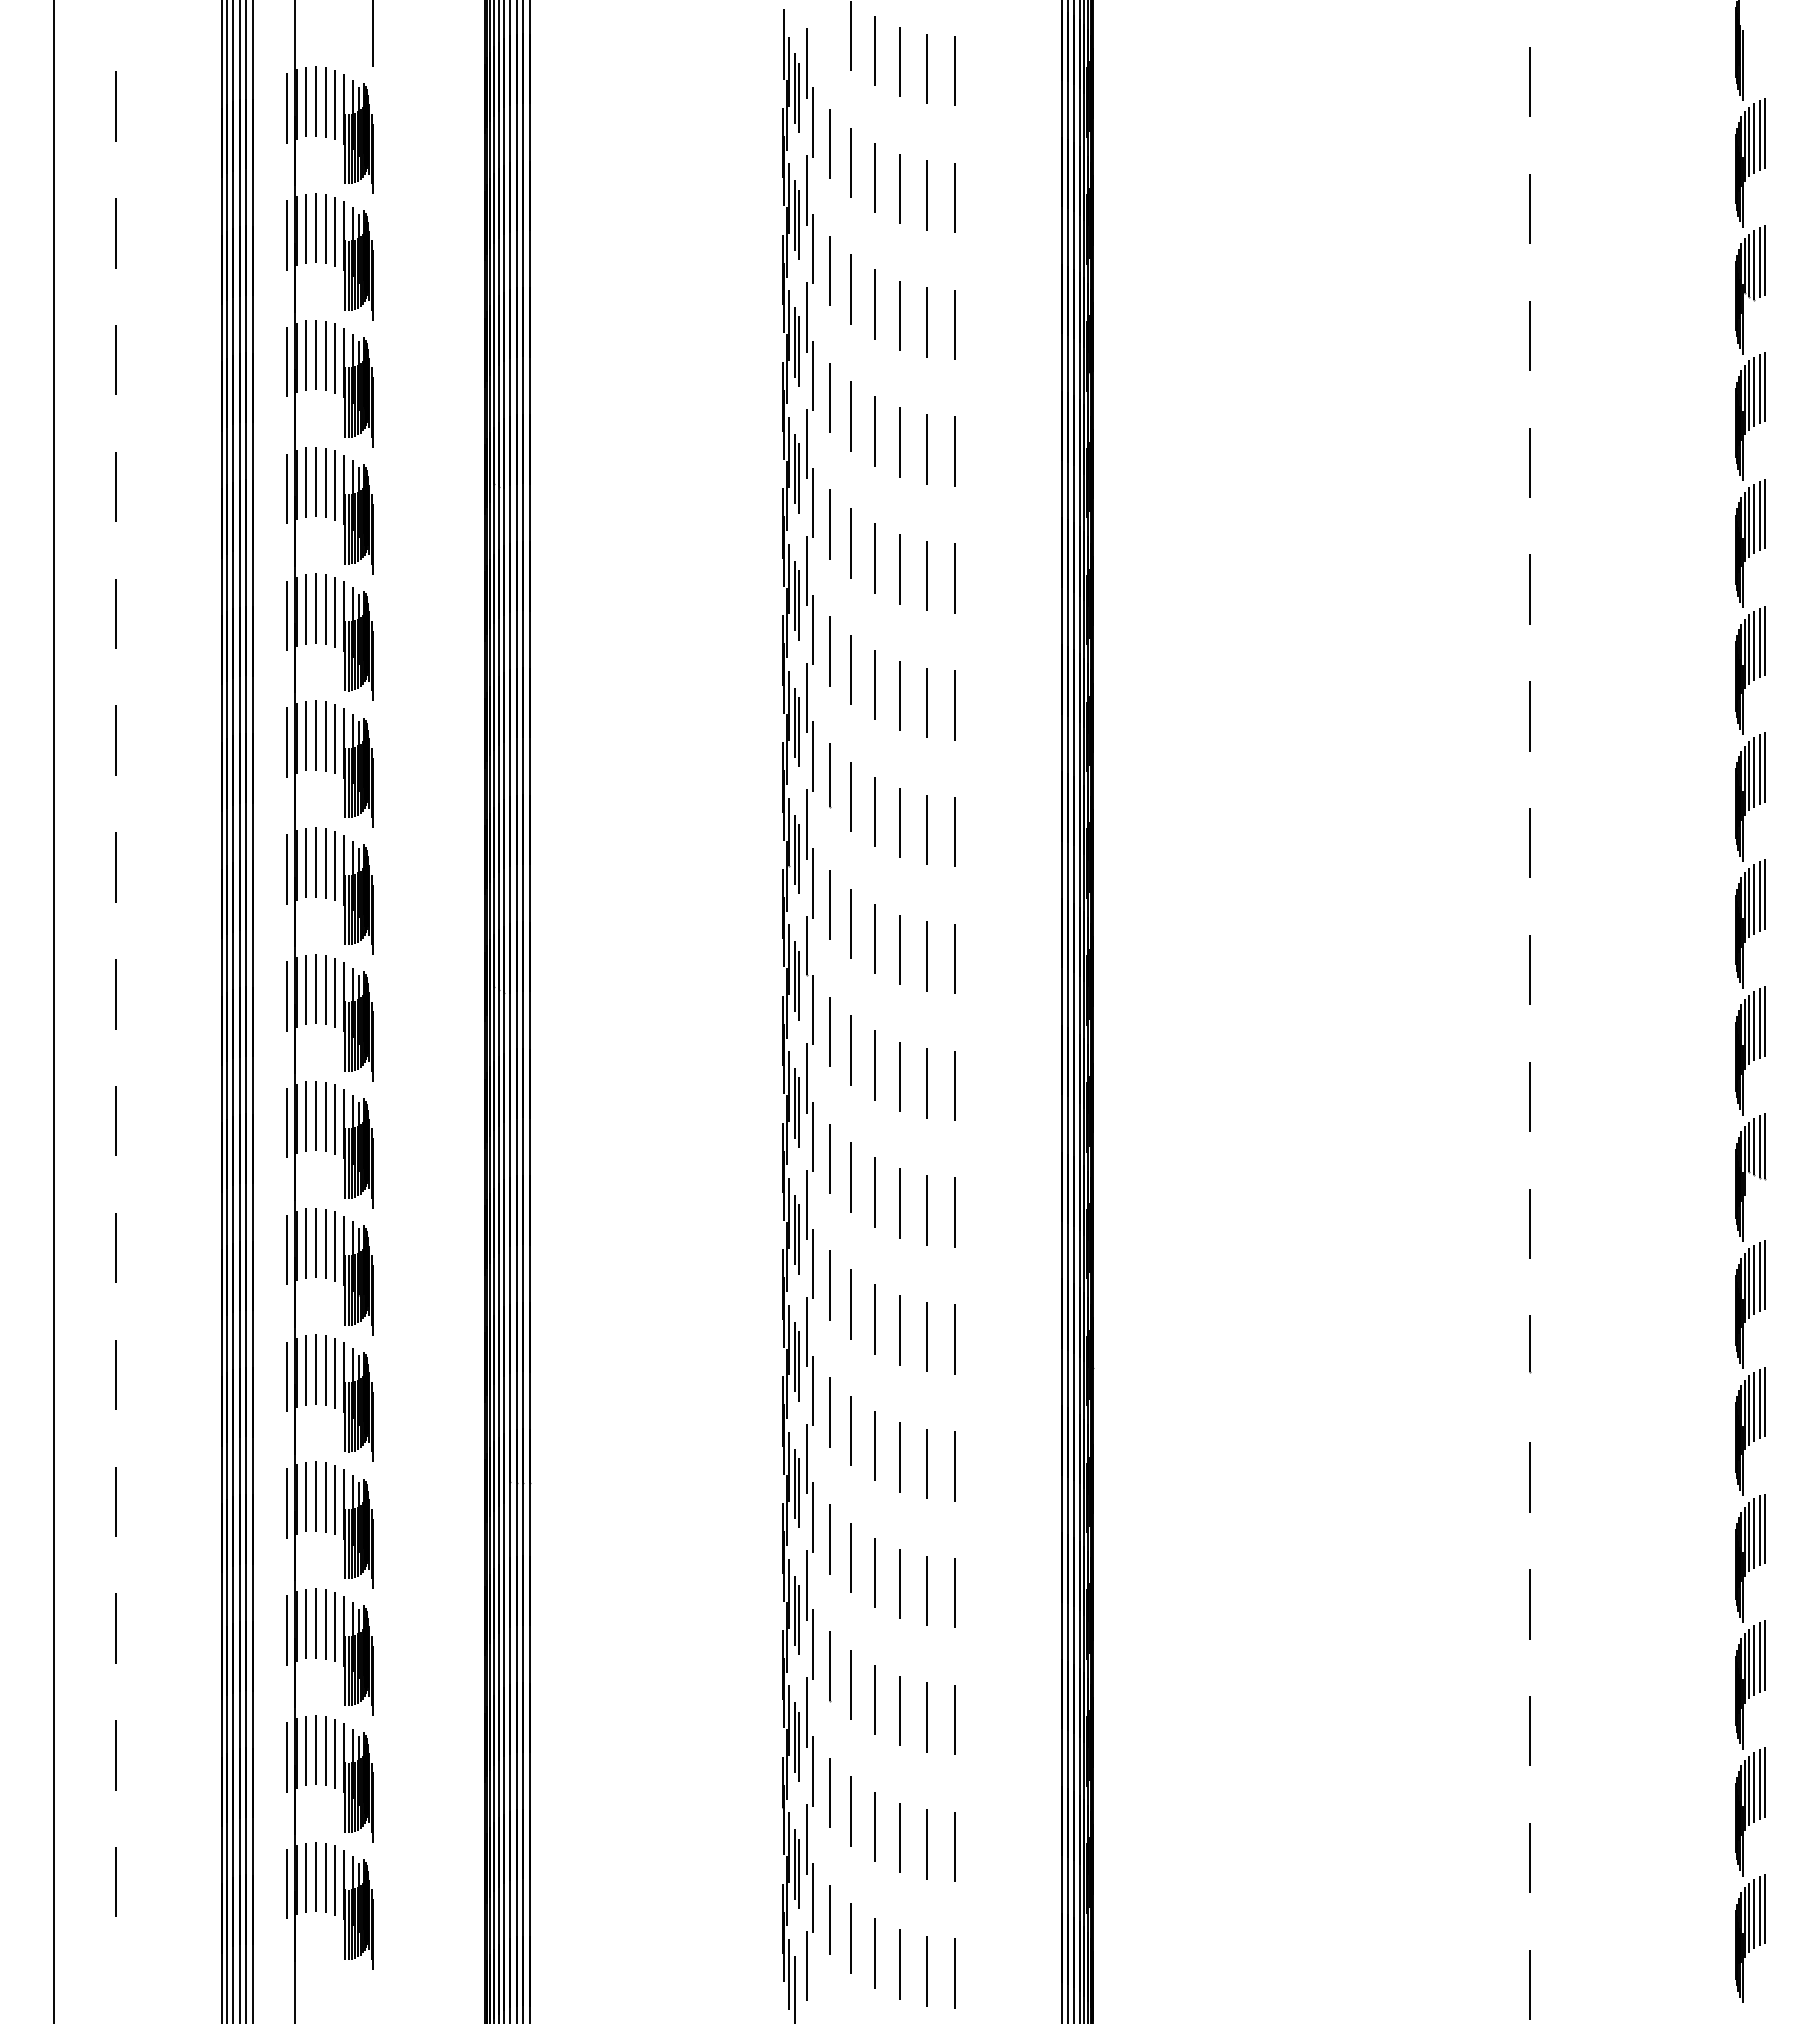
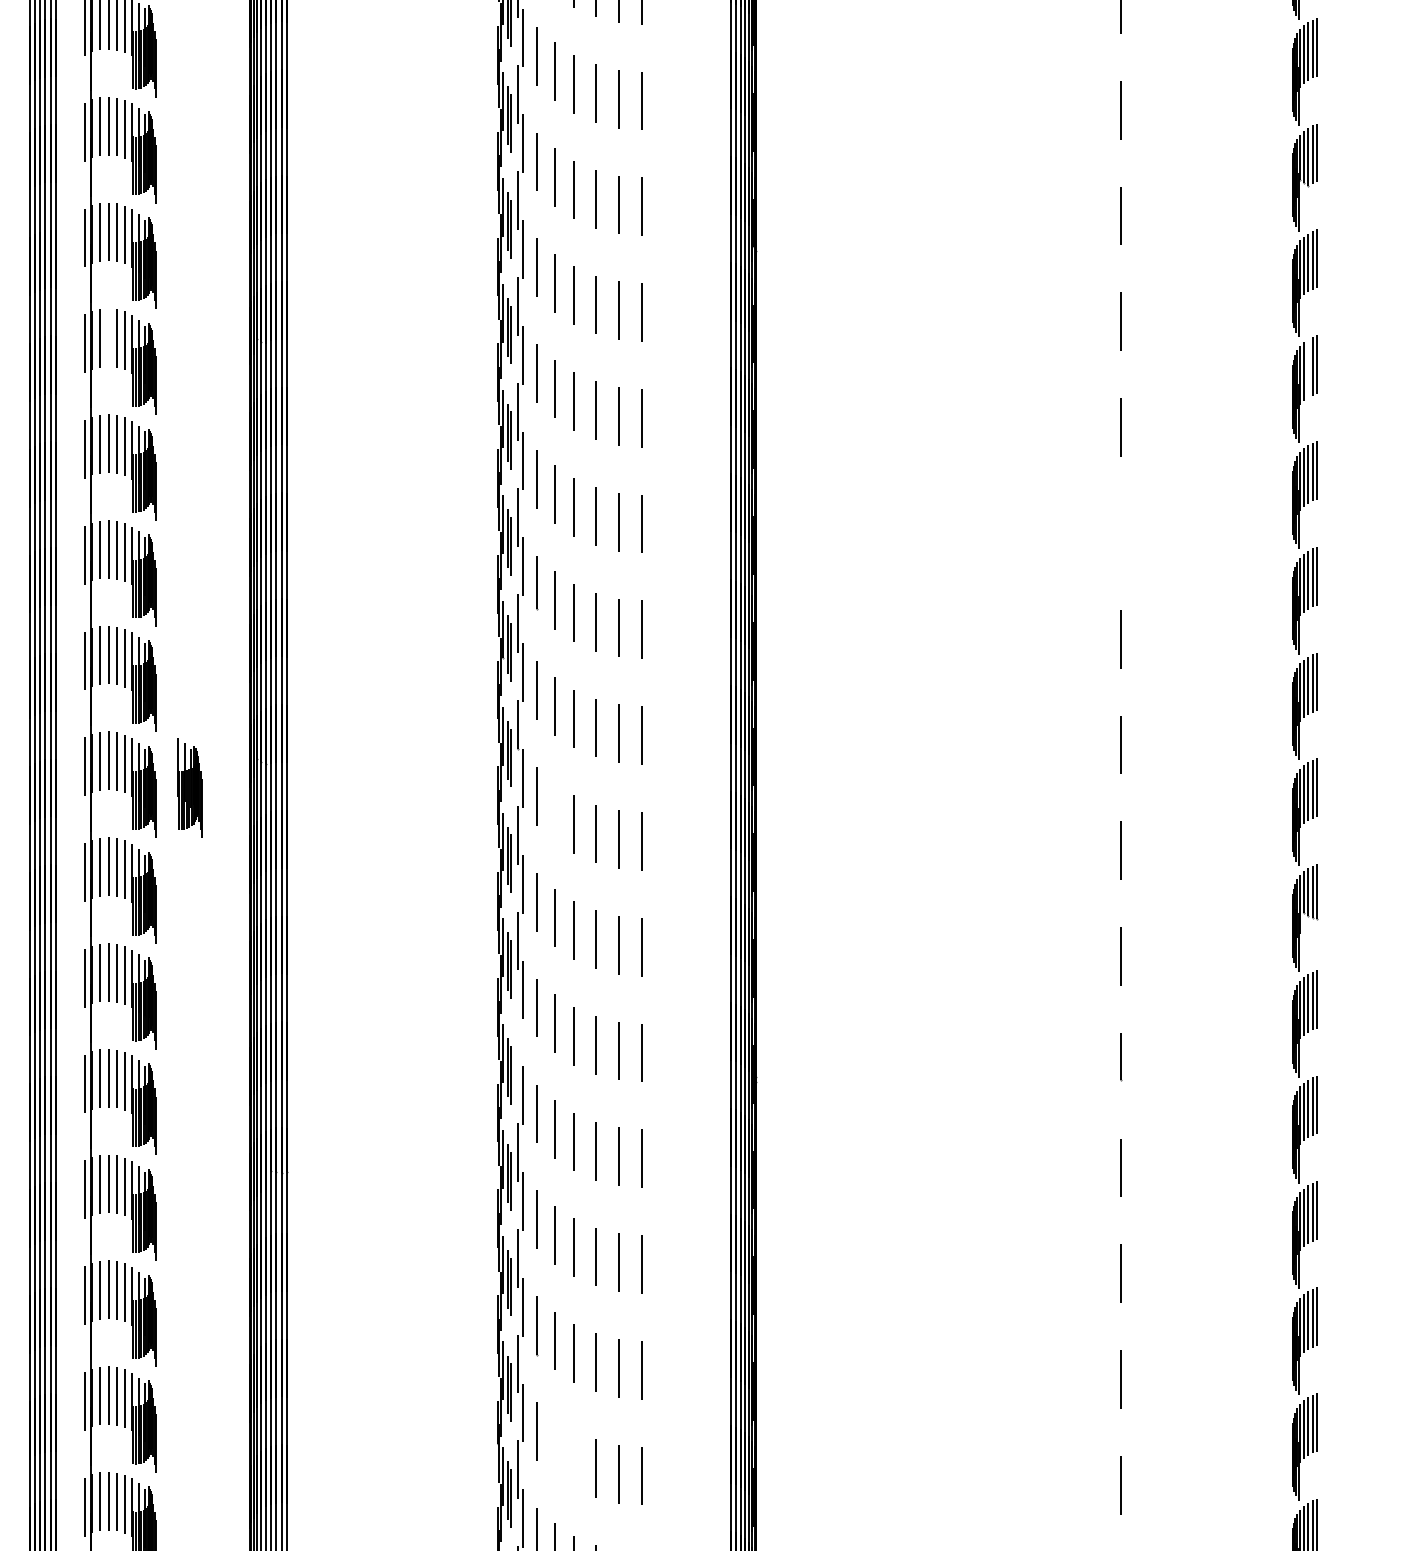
line: (316, 481) -> (109, 337), removed
line: (1754, 518) -> (1308, 368), removed
line: (1530, 716) -> (1121, 533), removed
part: (413, 1021) -> (189, 787), added
line: (850, 1050) -> (554, 811), removed
line: (807, 1331) -> (518, 1046), removed
line: (850, 1811) -> (554, 1446), removed
line: (874, 1826) -> (574, 1459), removed

